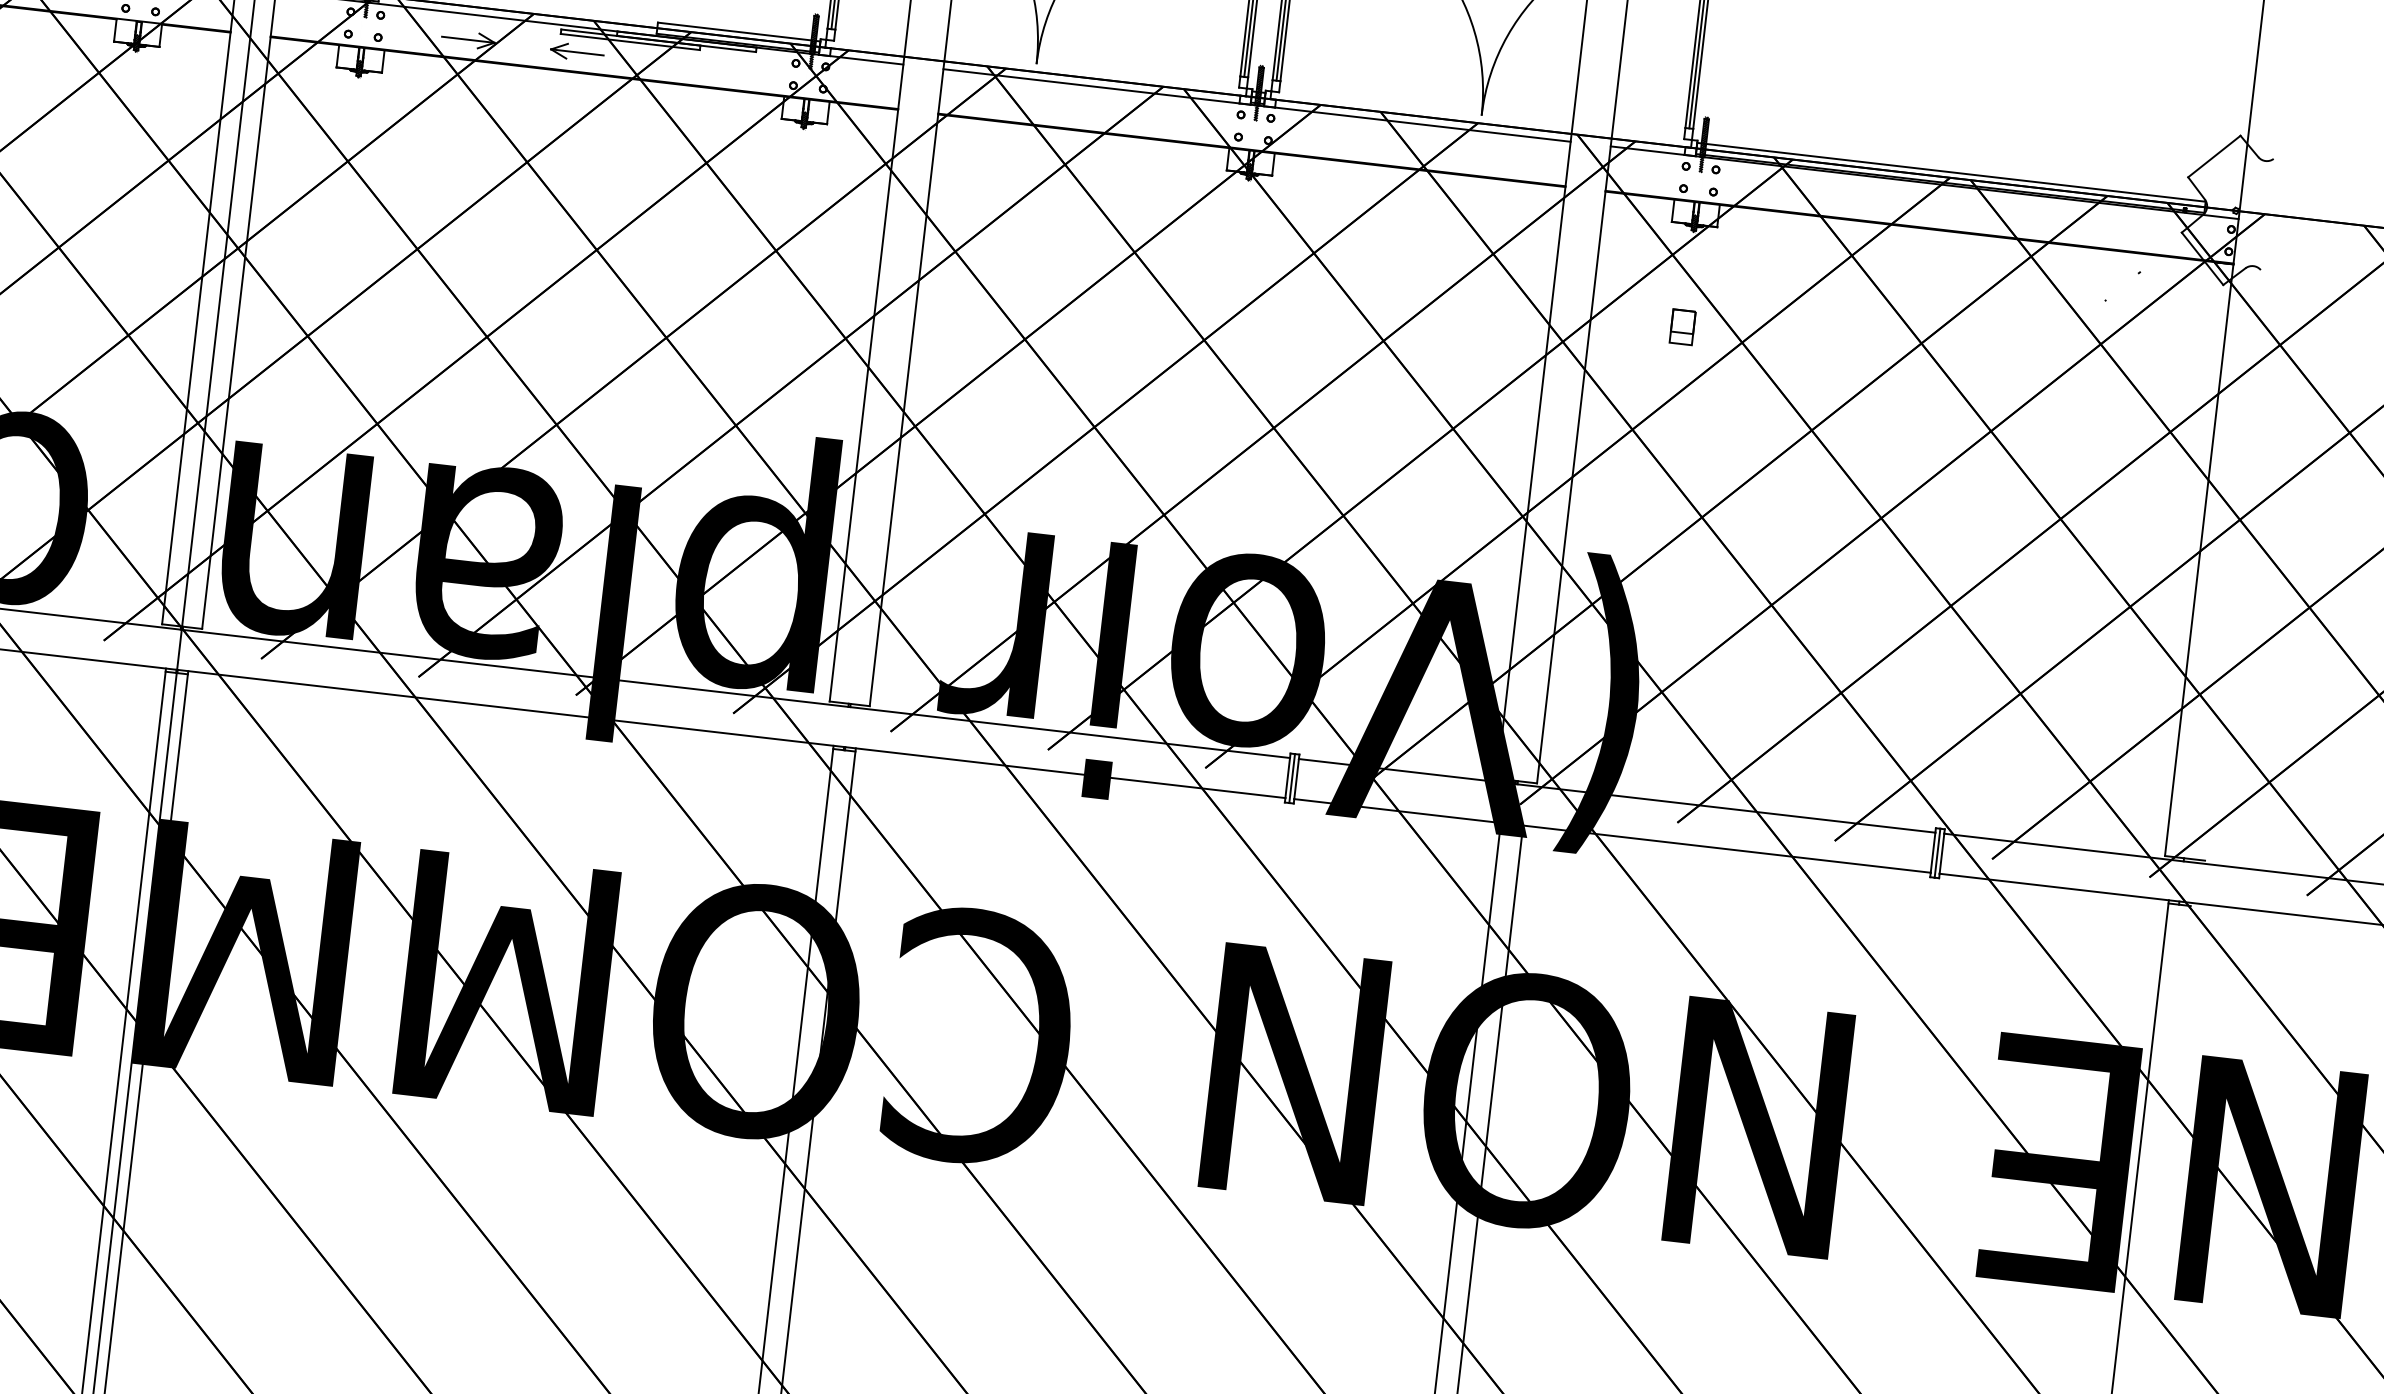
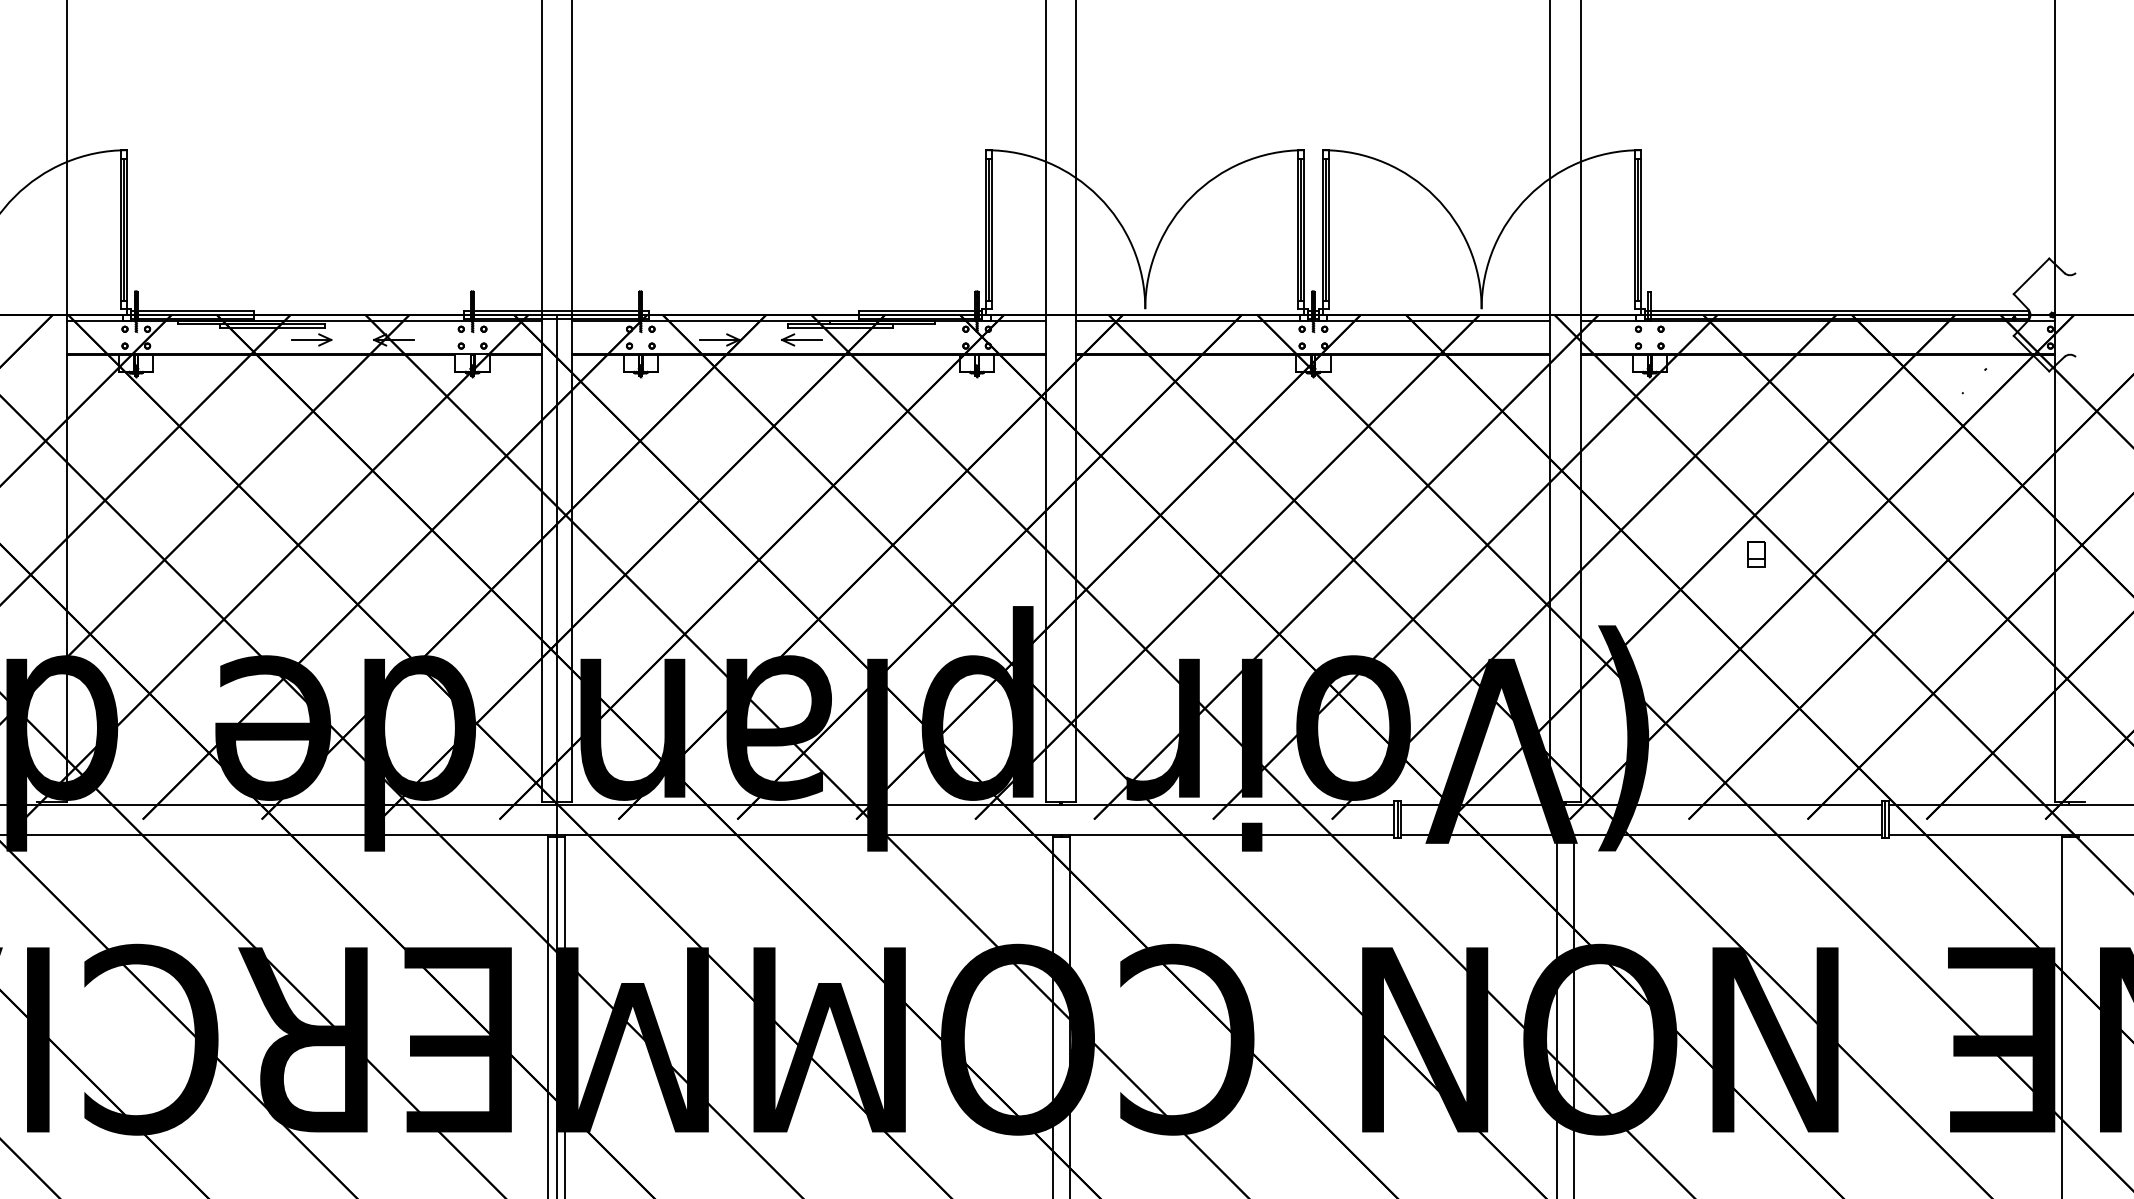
hatch: (1703, 144) -> (1649, 311), removed
part: (1682, 327) -> (1756, 554), moved

